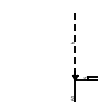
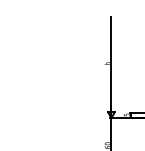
line: (75, 43) -> (111, 64), dashed -> solid

